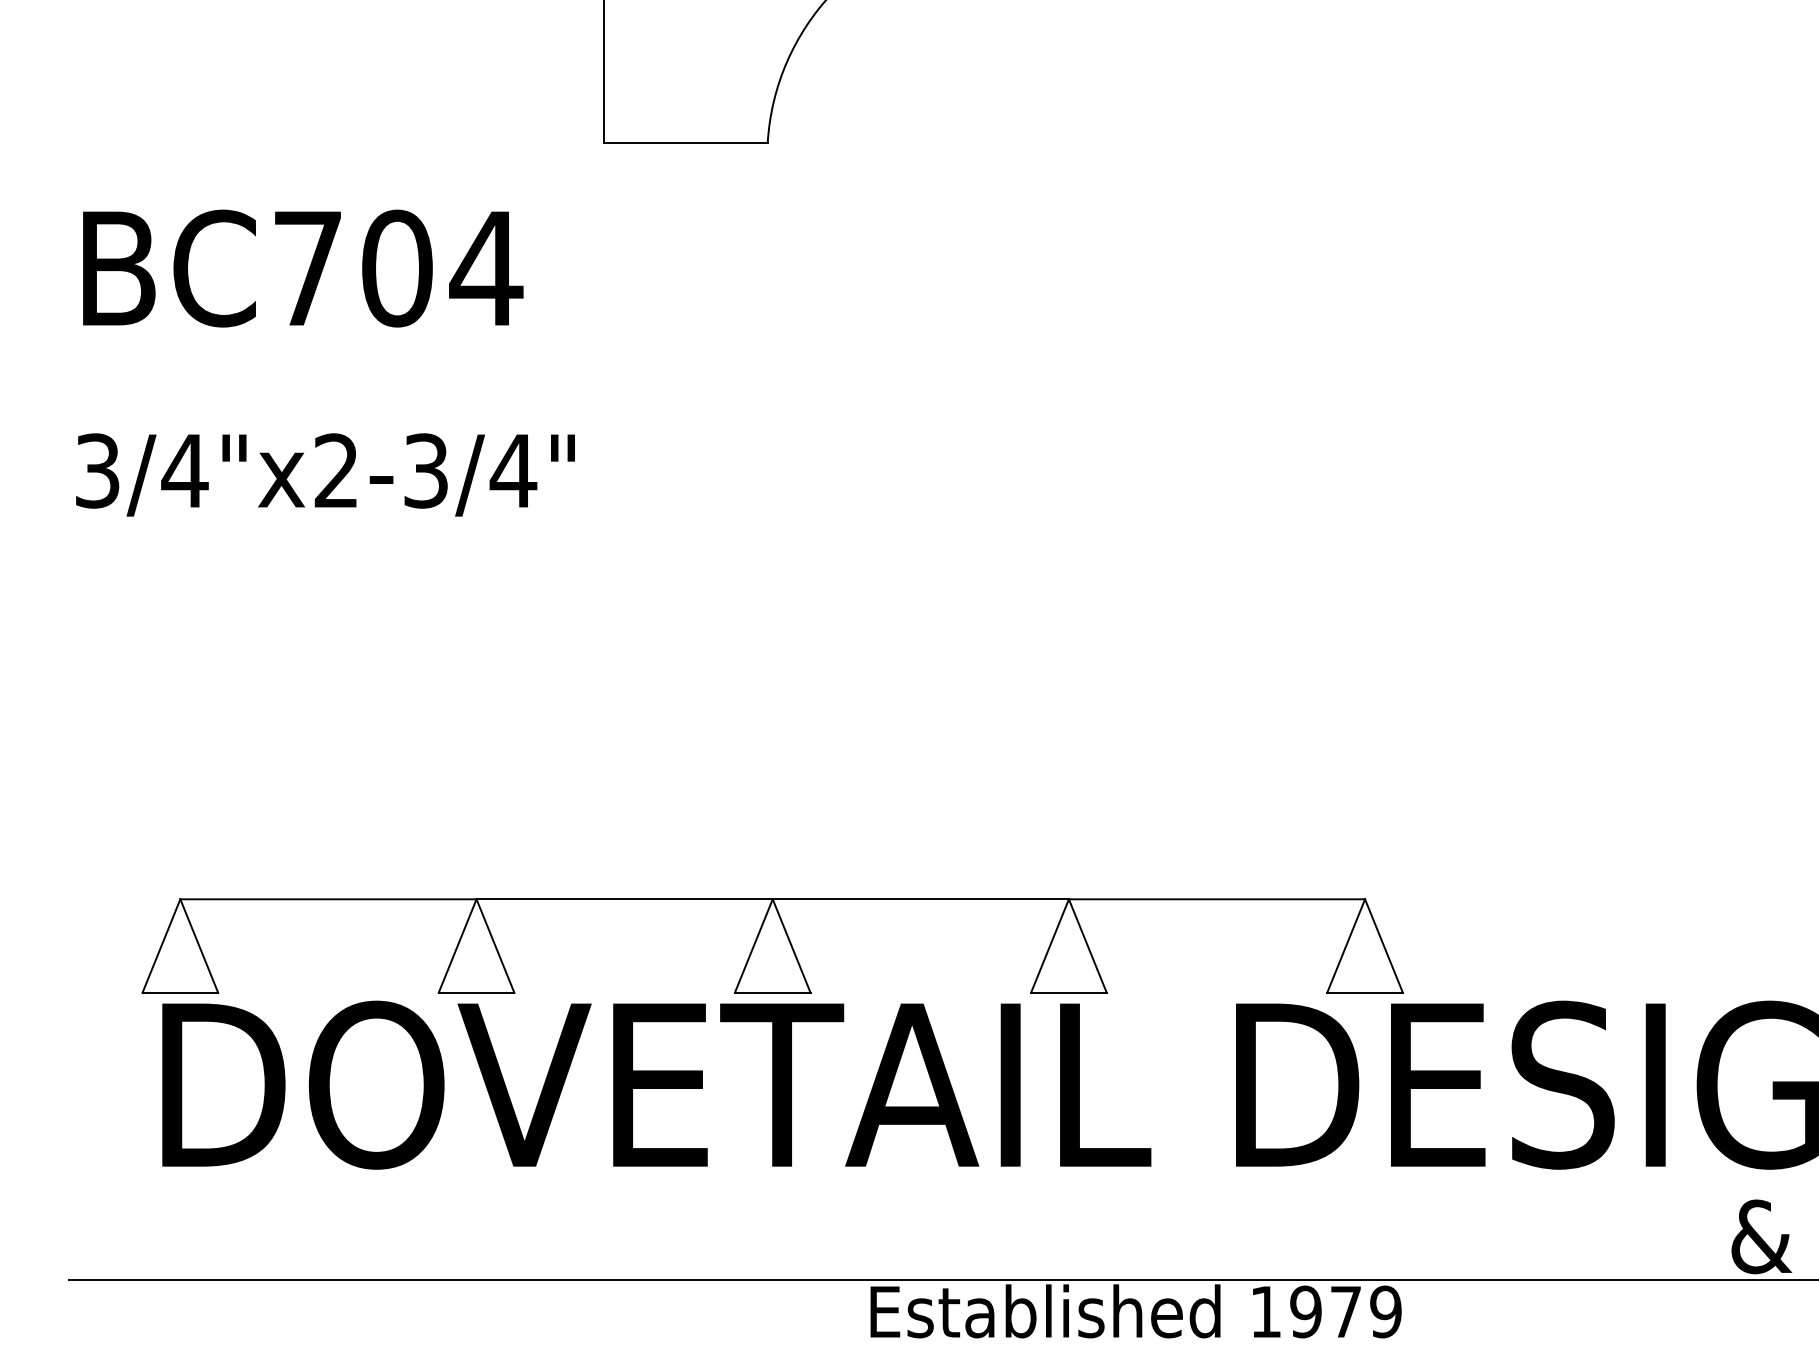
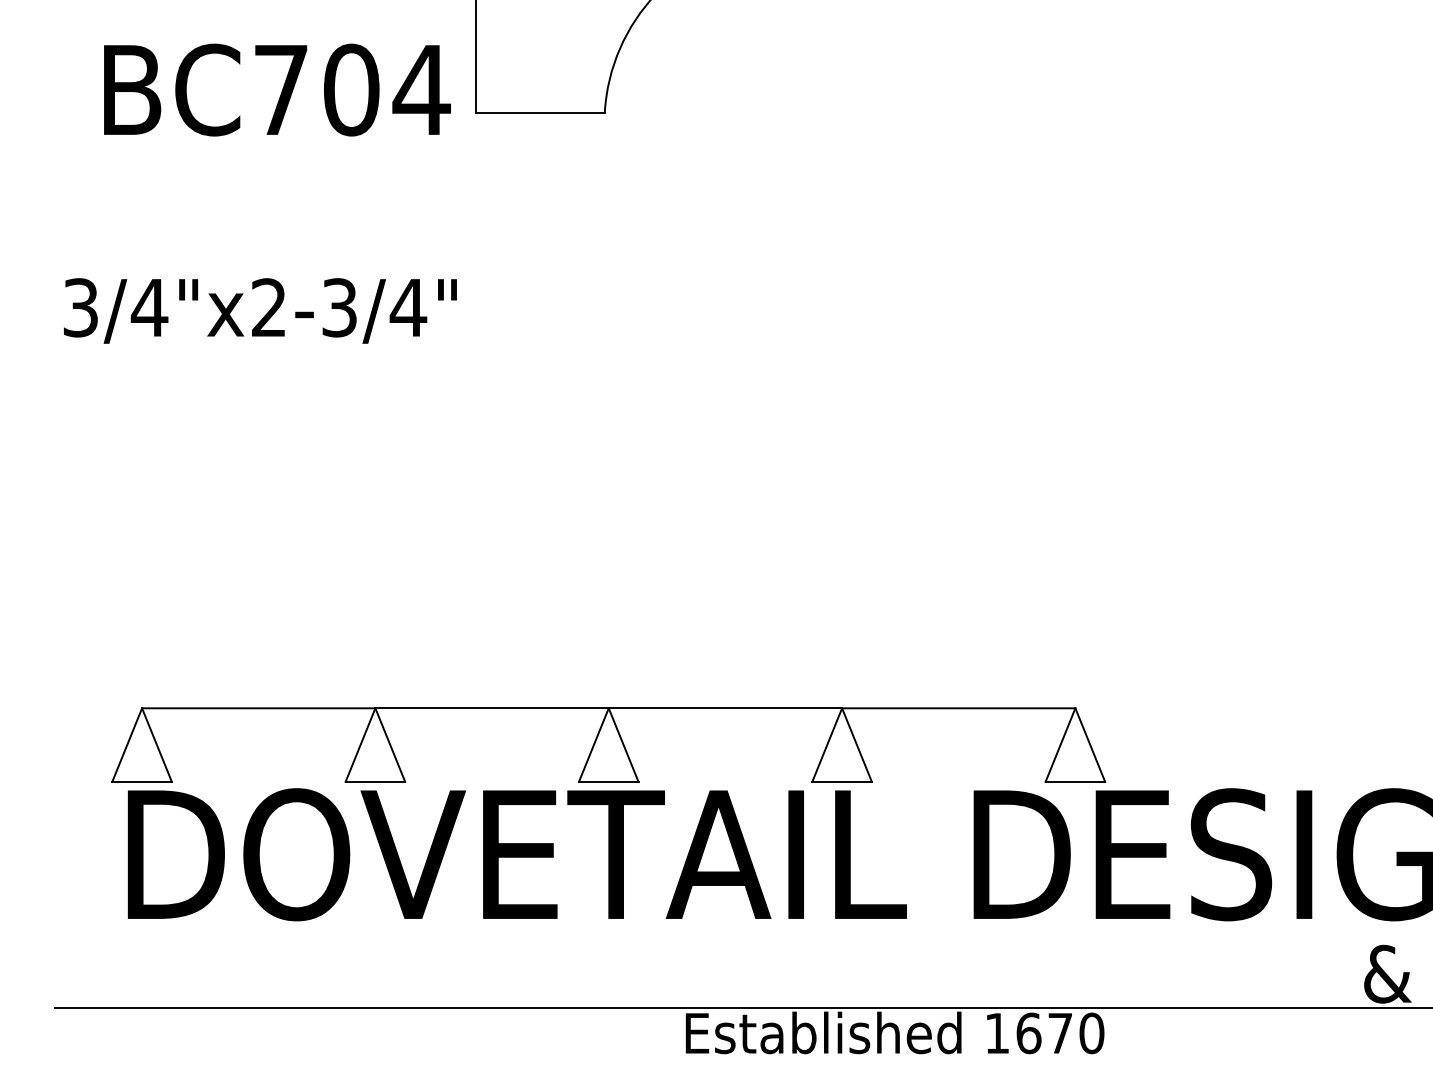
text: (303, 268) -> (277, 90), moved
text: (325, 474) -> (260, 310), moved
text: (1345, 1311) -> (1059, 1033), 1979 -> 1670

